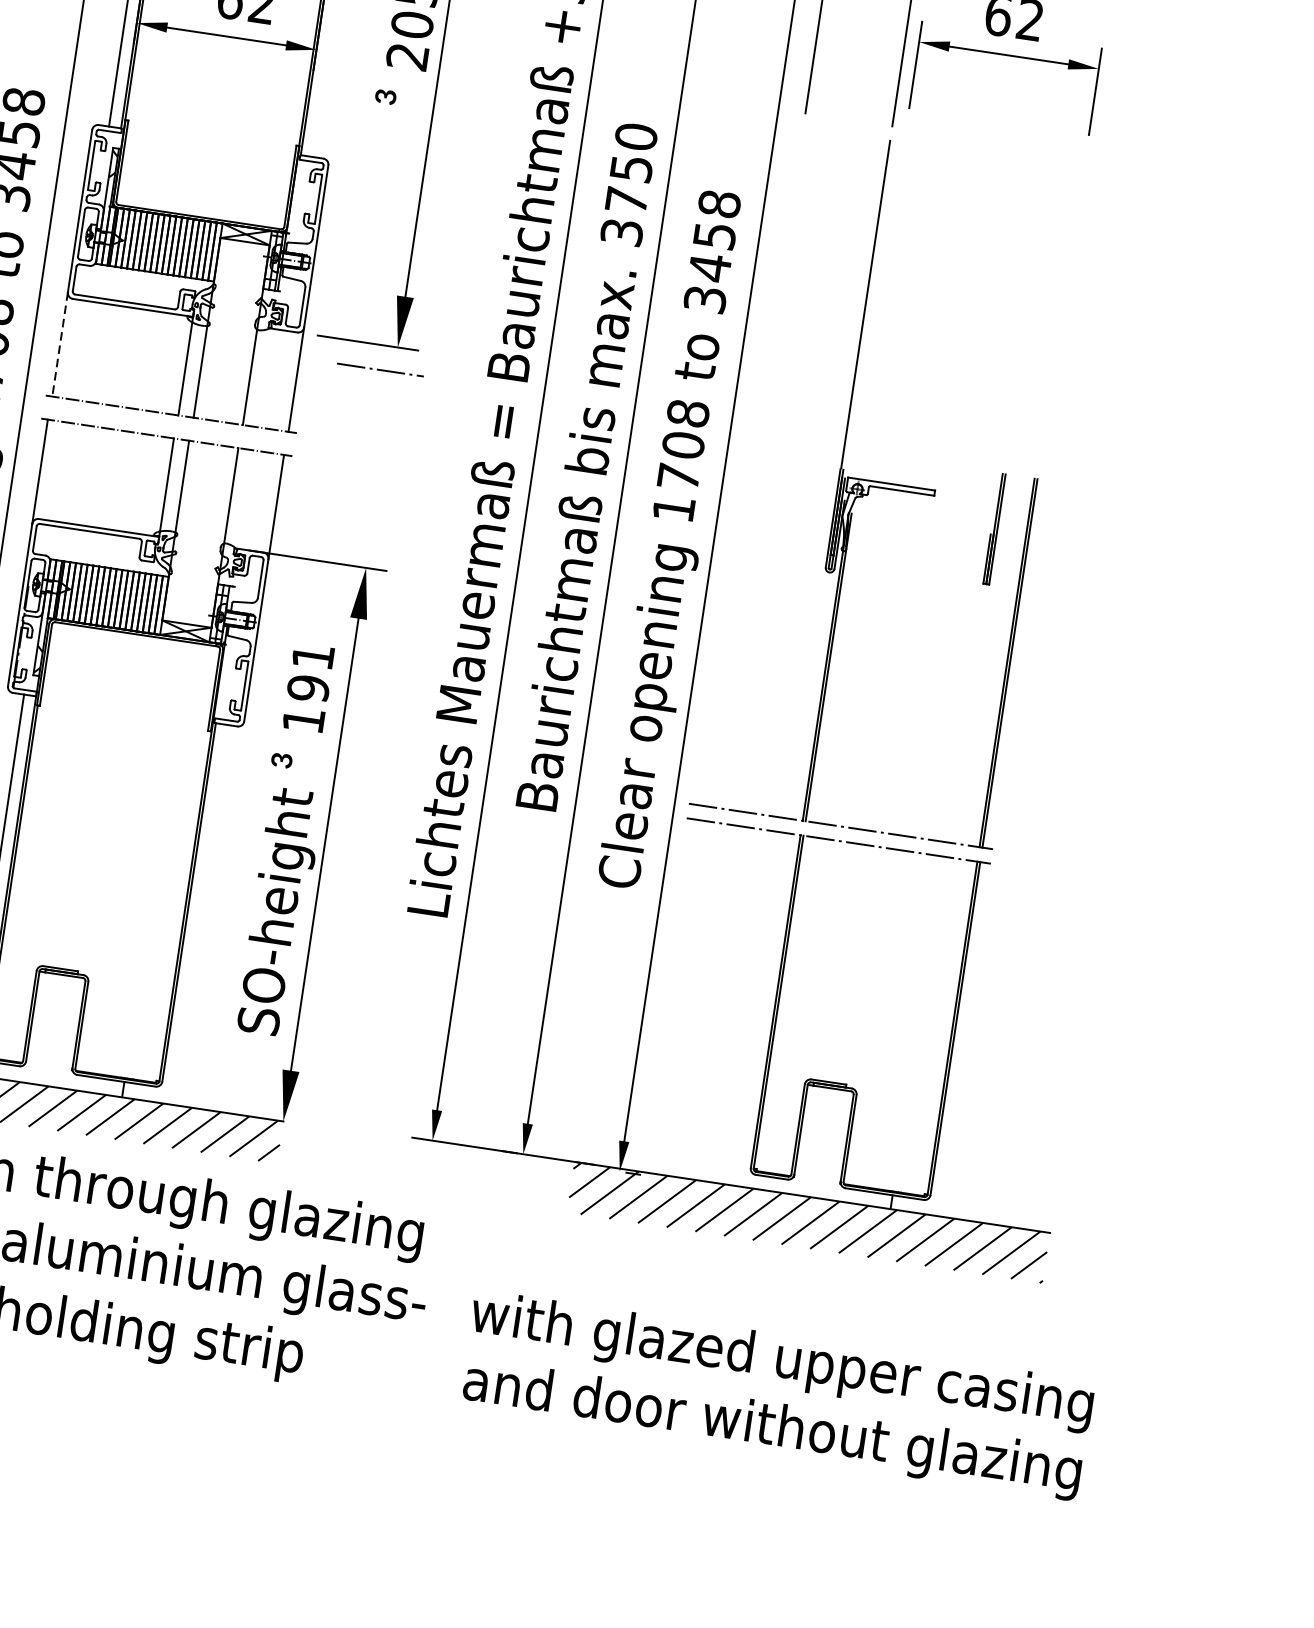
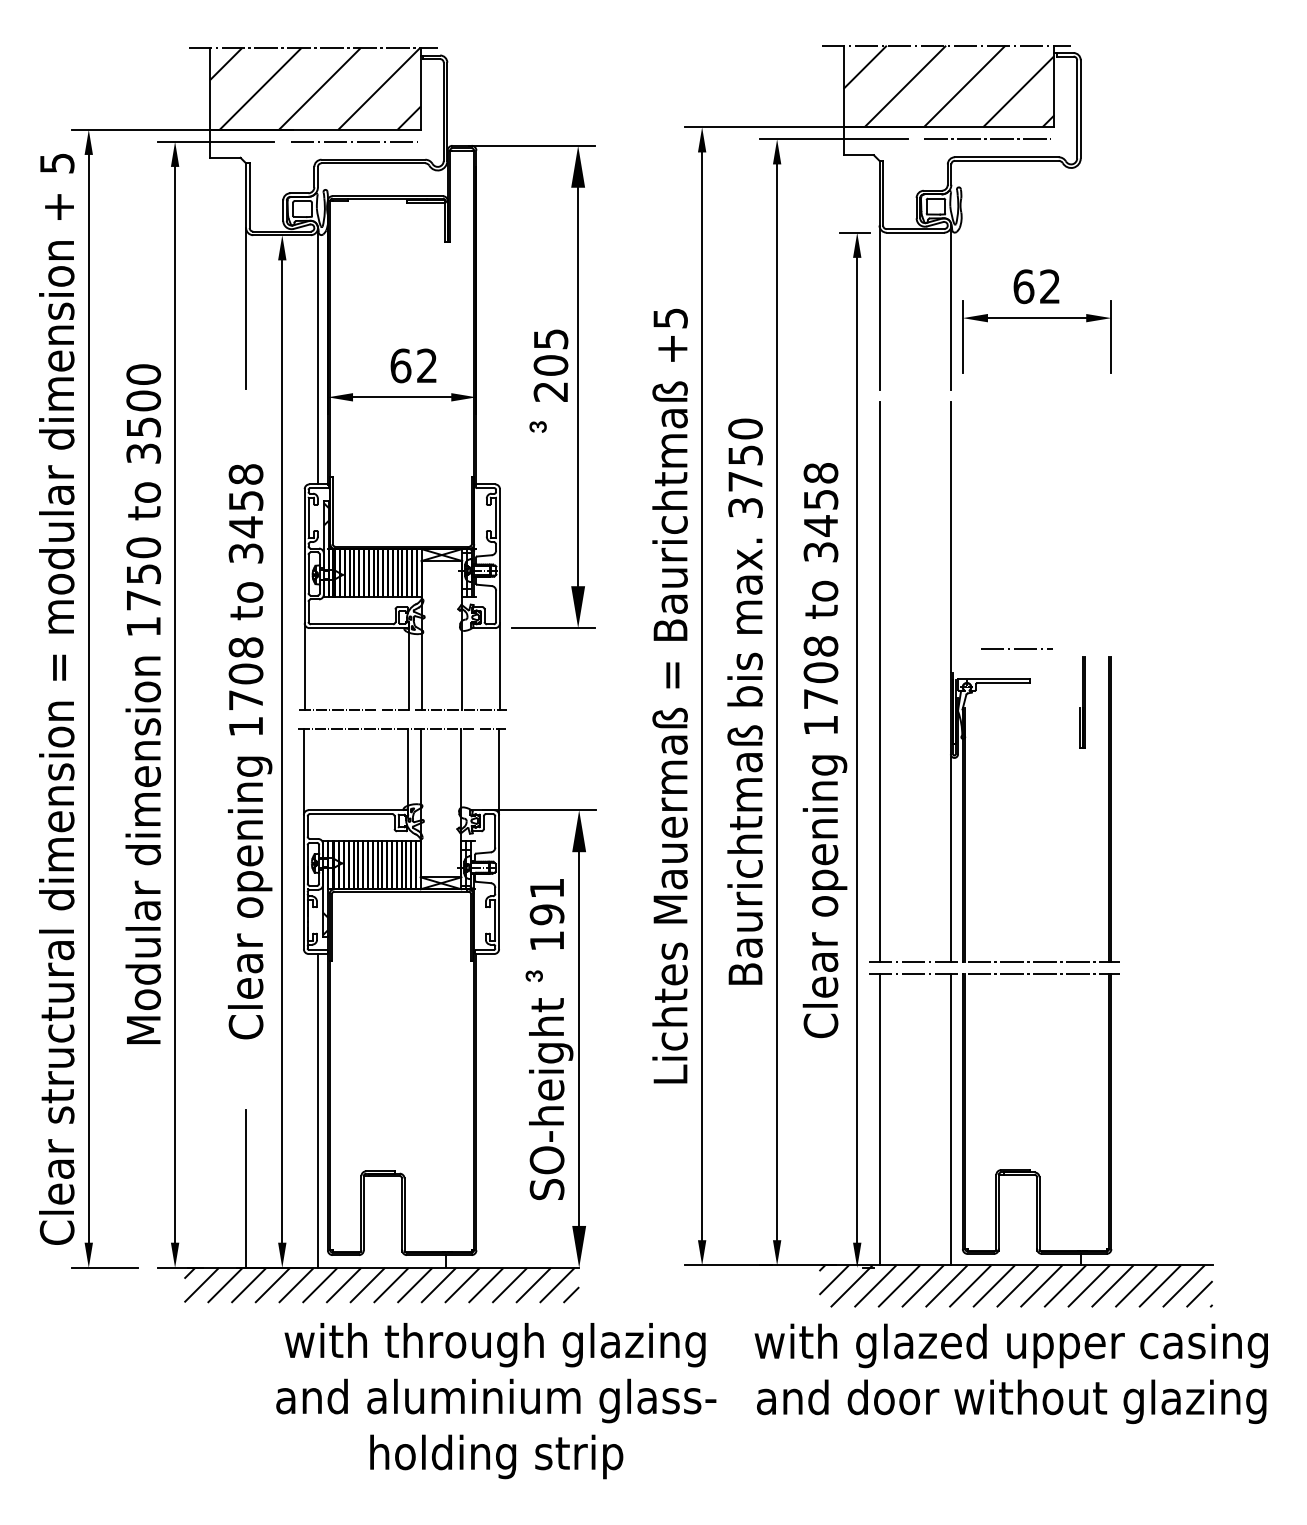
line: (59, 344) -> (304, 666), dashed -> solid
line: (380, 370) -> (1016, 648), moved
line: (752, 466) -> (879, 681), added
line: (807, 693) -> (951, 858), added
line: (673, 996) -> (879, 1119), added
line: (760, 1009) -> (951, 1119), added
text: (775, 1394) -> (1010, 1373), moved

